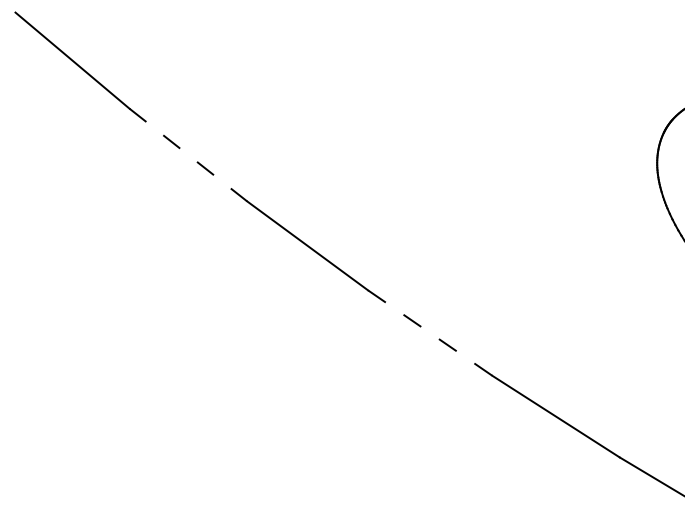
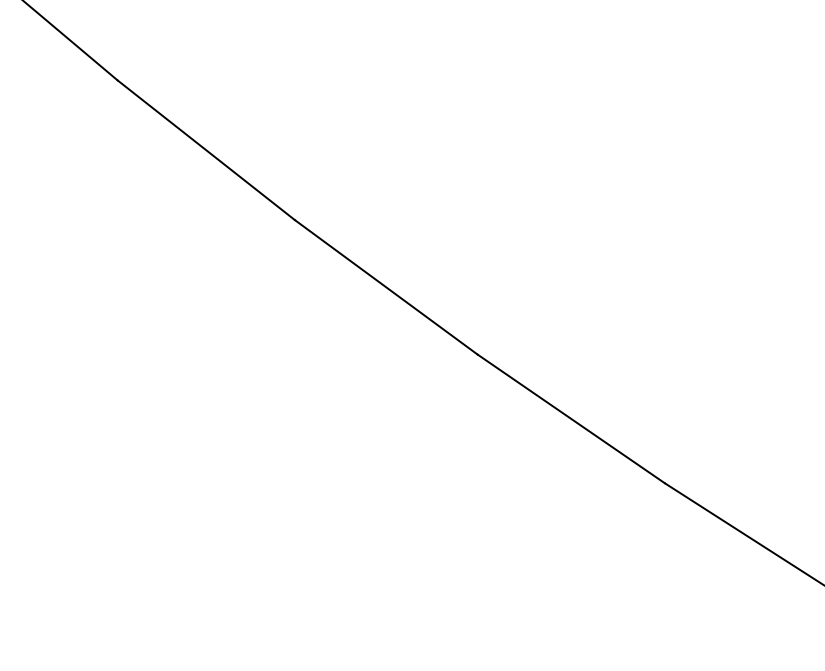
line: (188, 155) -> (206, 151), dashed -> solid
line: (430, 333) -> (571, 419), dashed -> solid

